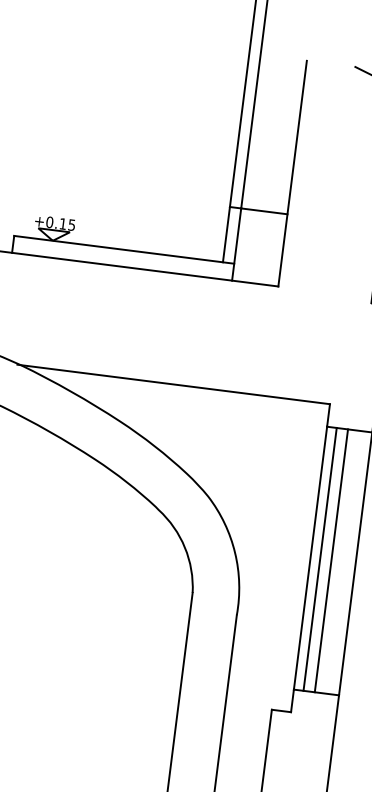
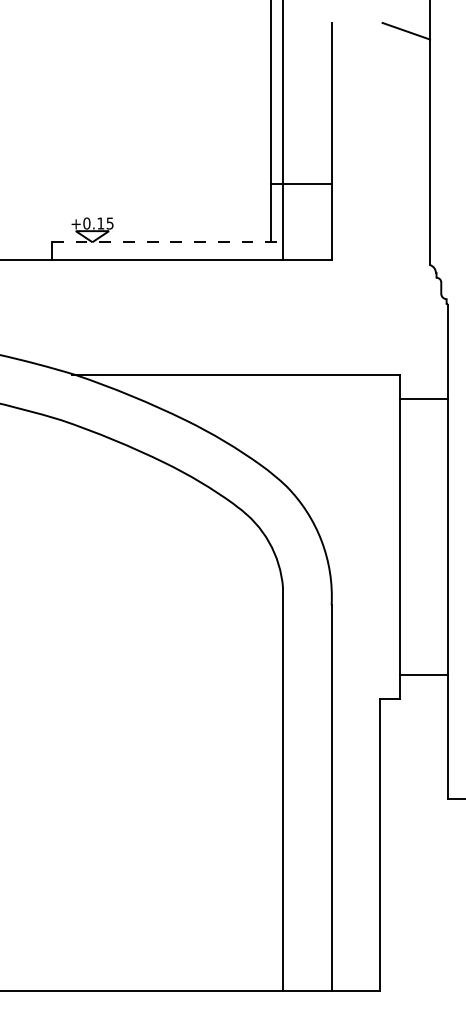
line: (124, 250) -> (167, 242), solid -> dashed
line: (320, 559) -> (410, 536), removed
line: (331, 560) -> (422, 536), removed

